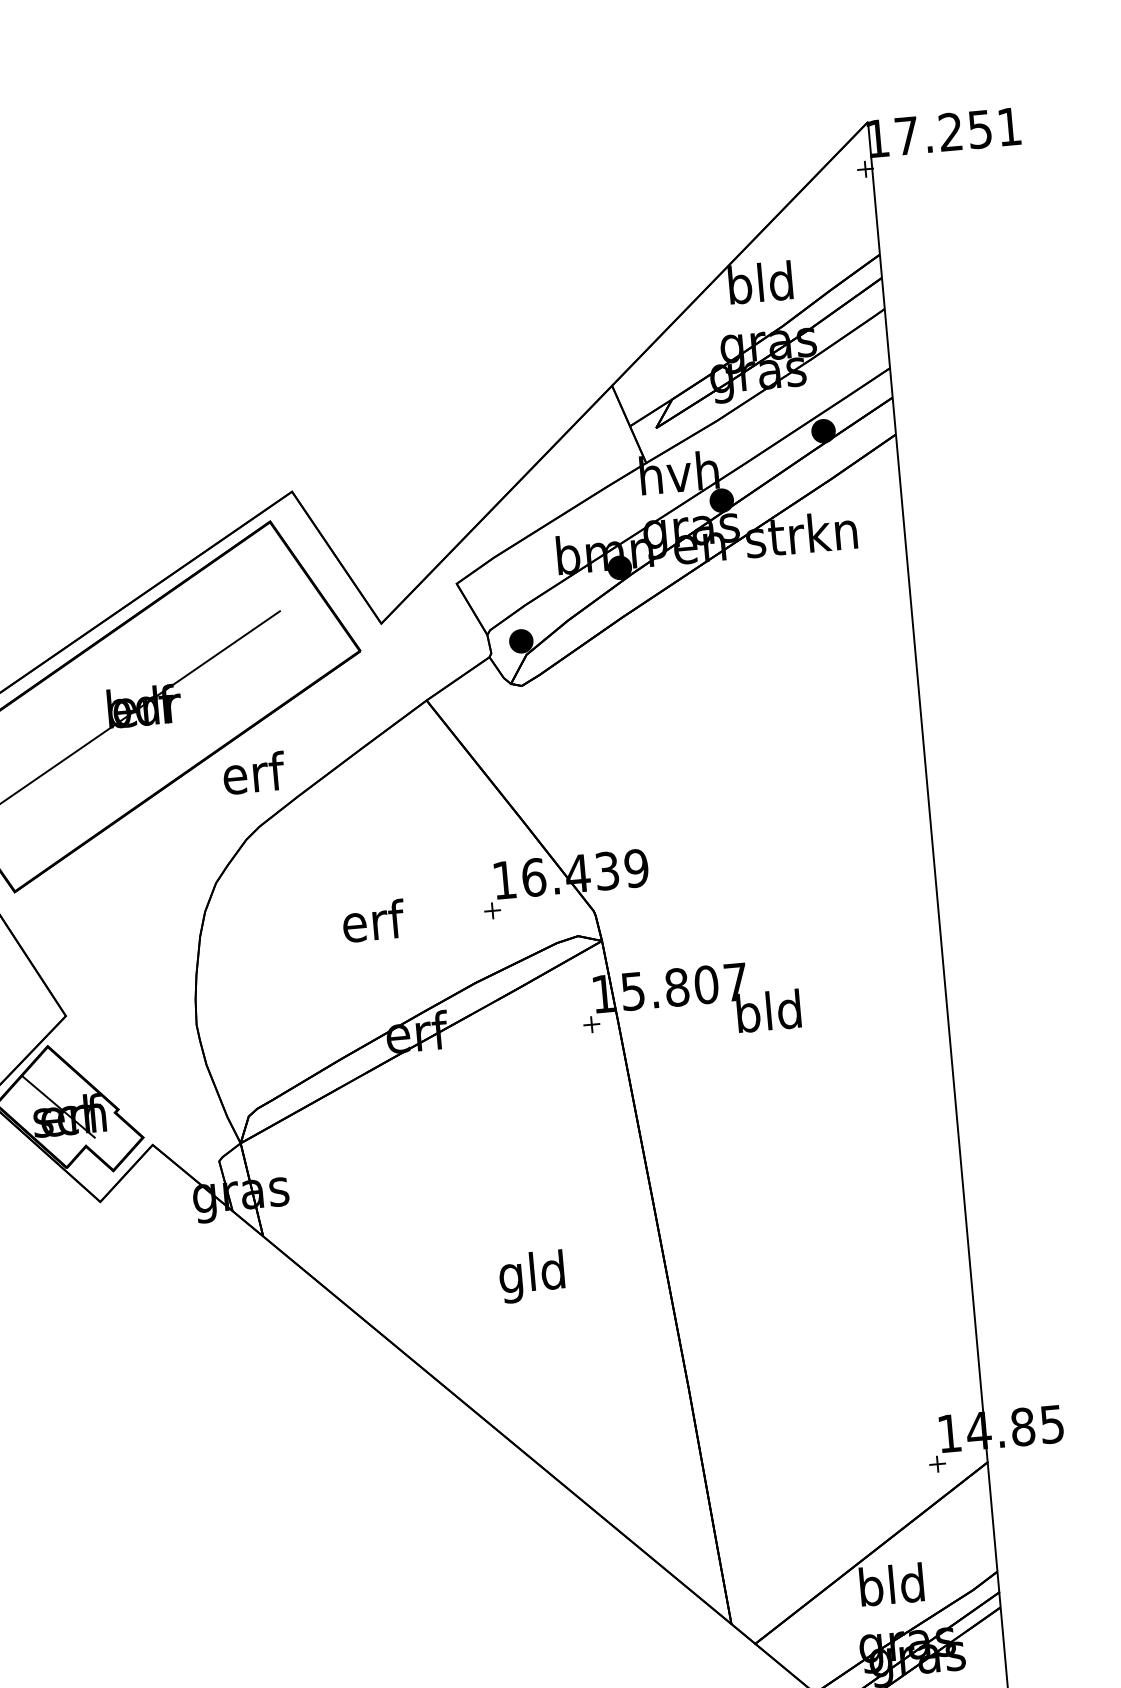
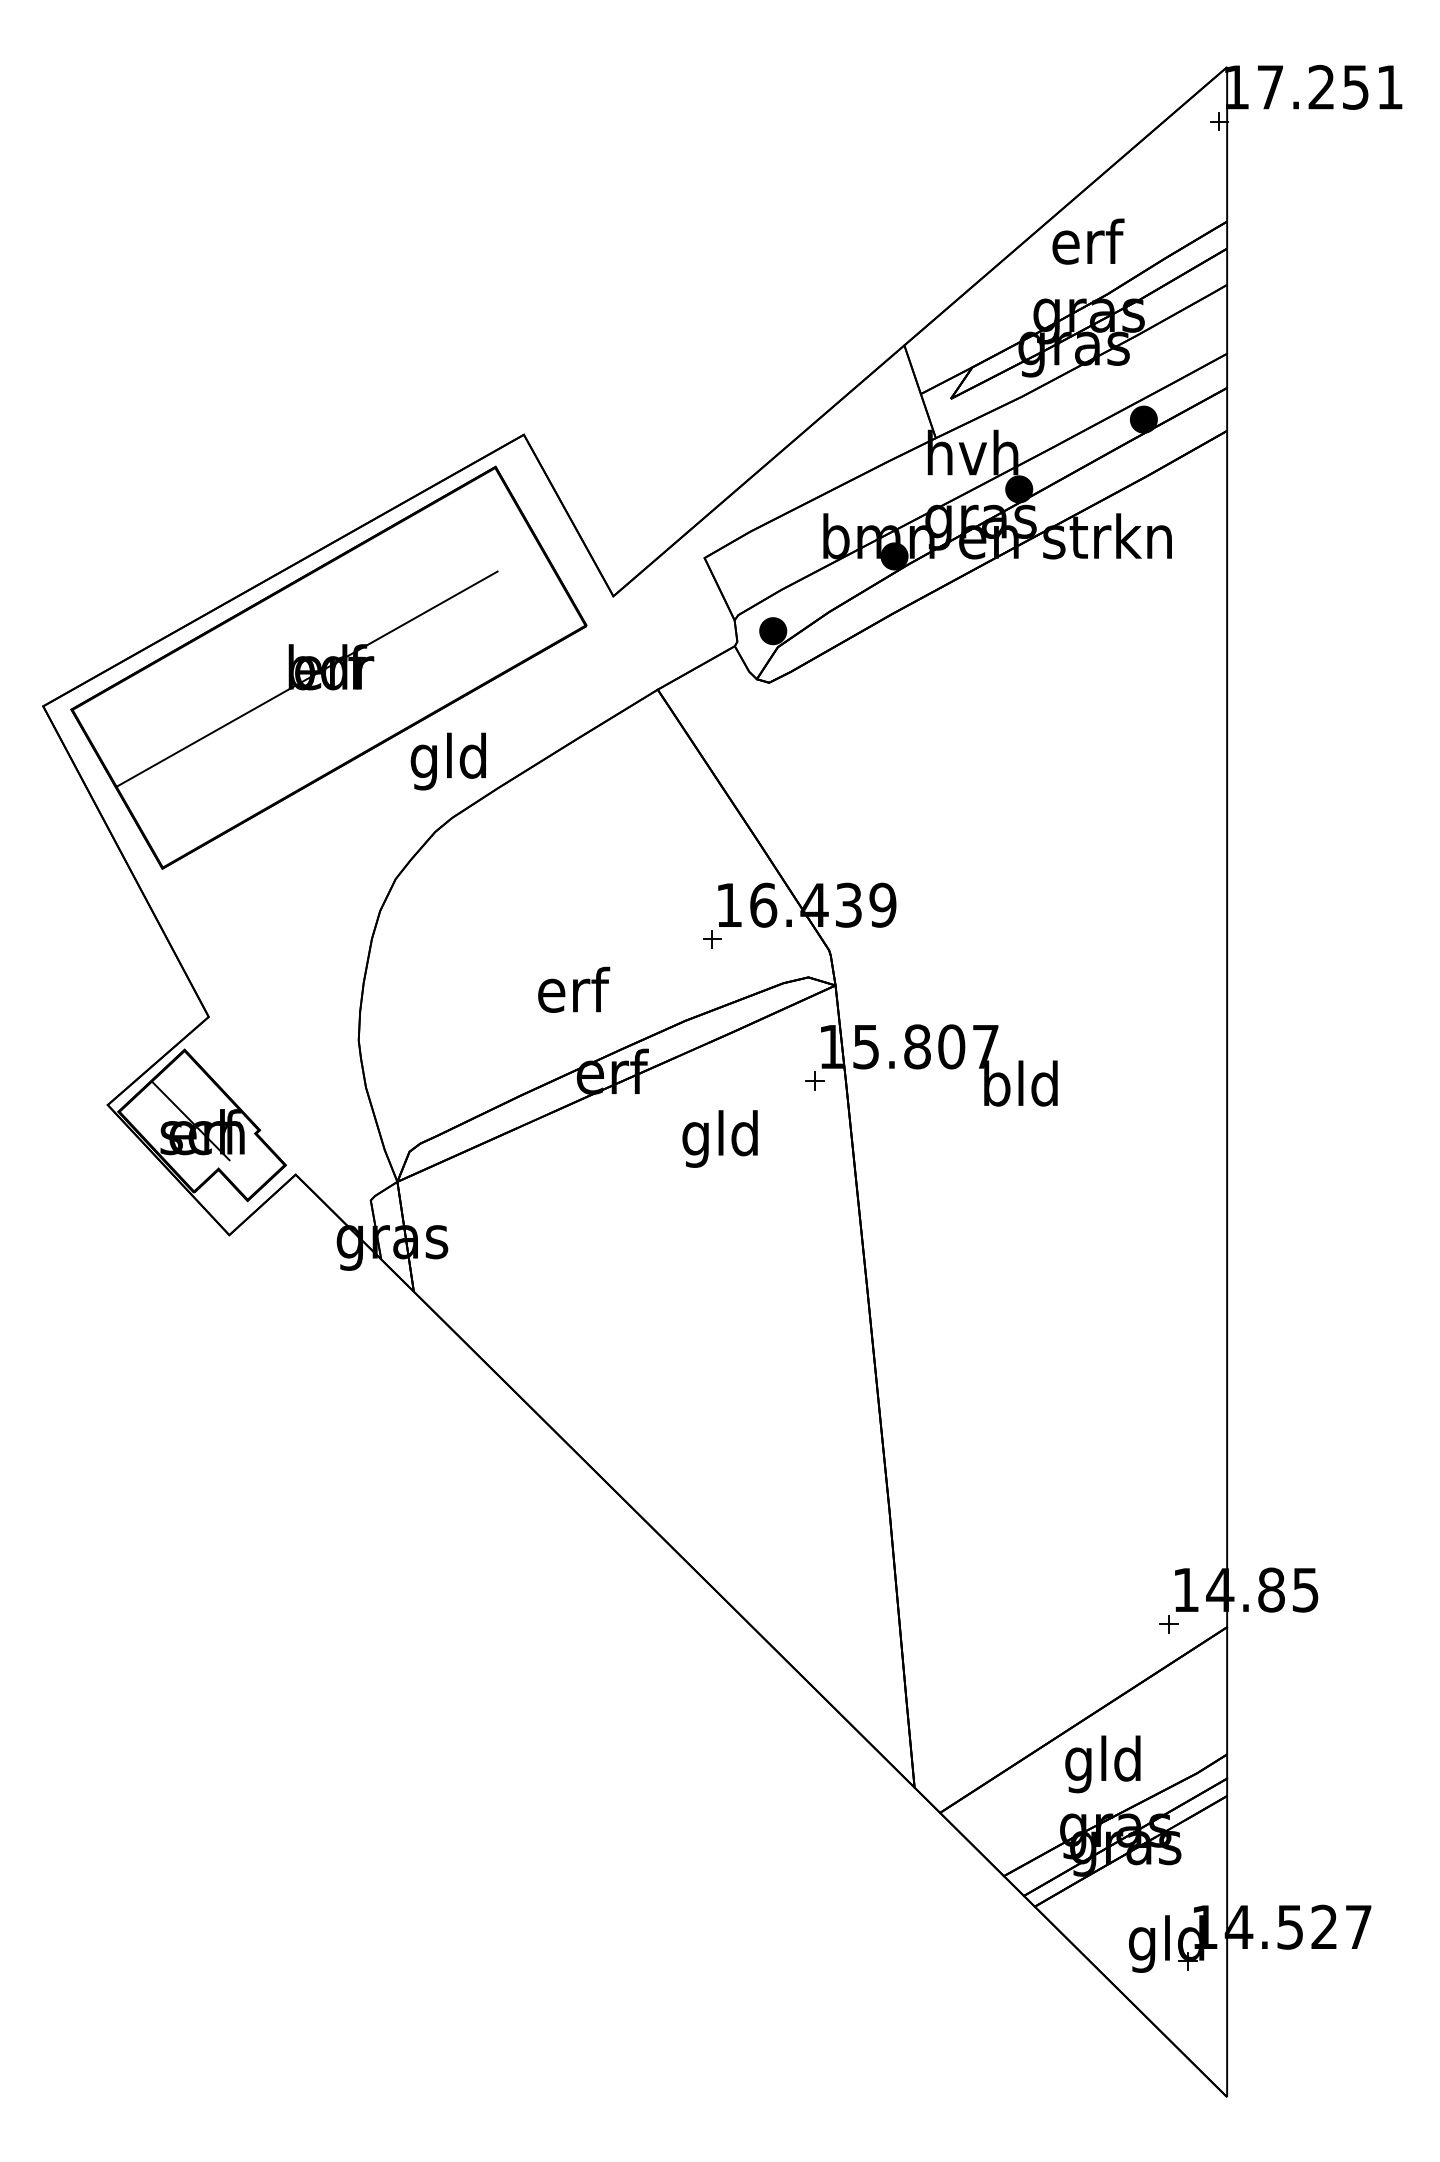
text: (760, 282) -> (1086, 241), bld -> erf
text: (252, 778) -> (448, 761), erf -> gld
text: (374, 920) -> (574, 989), moved
text: (531, 1276) -> (719, 1138), moved
text: (871, 1591) -> (1079, 1764), bld -> gld

